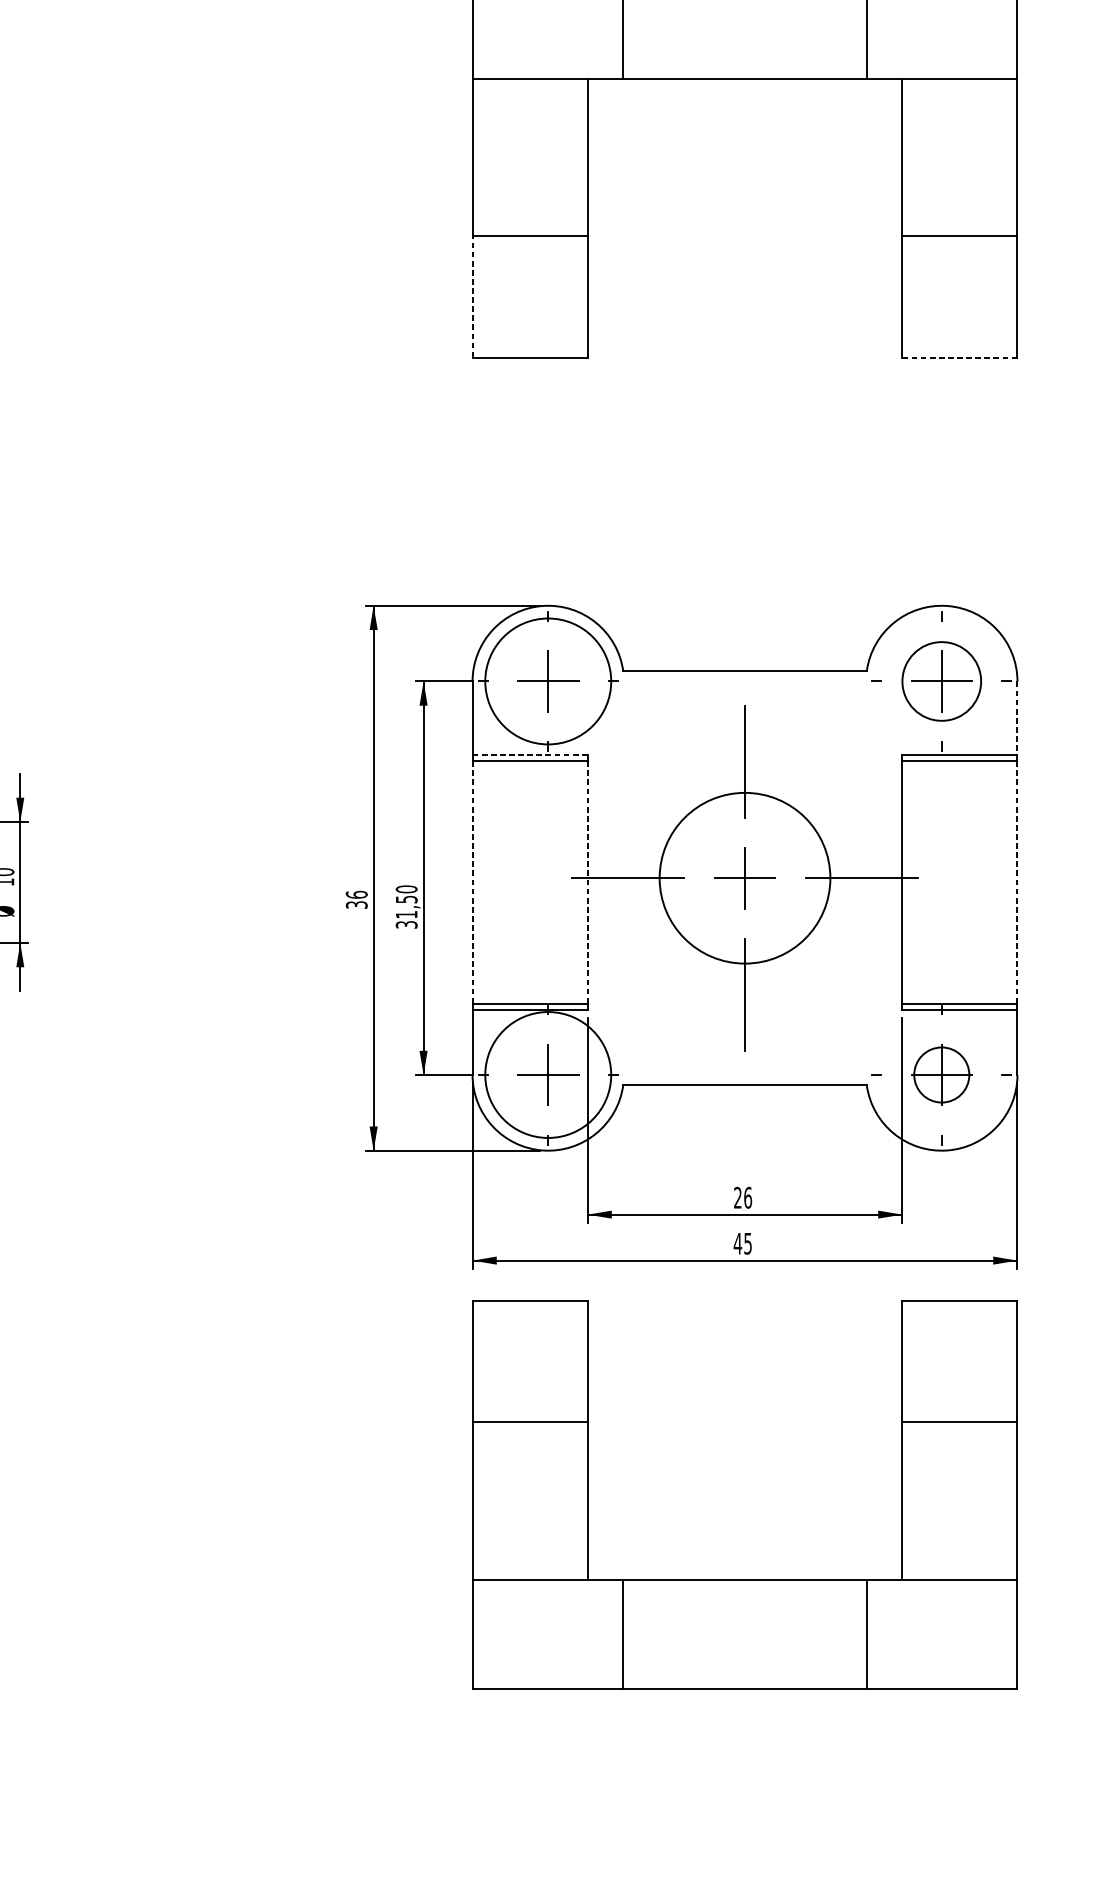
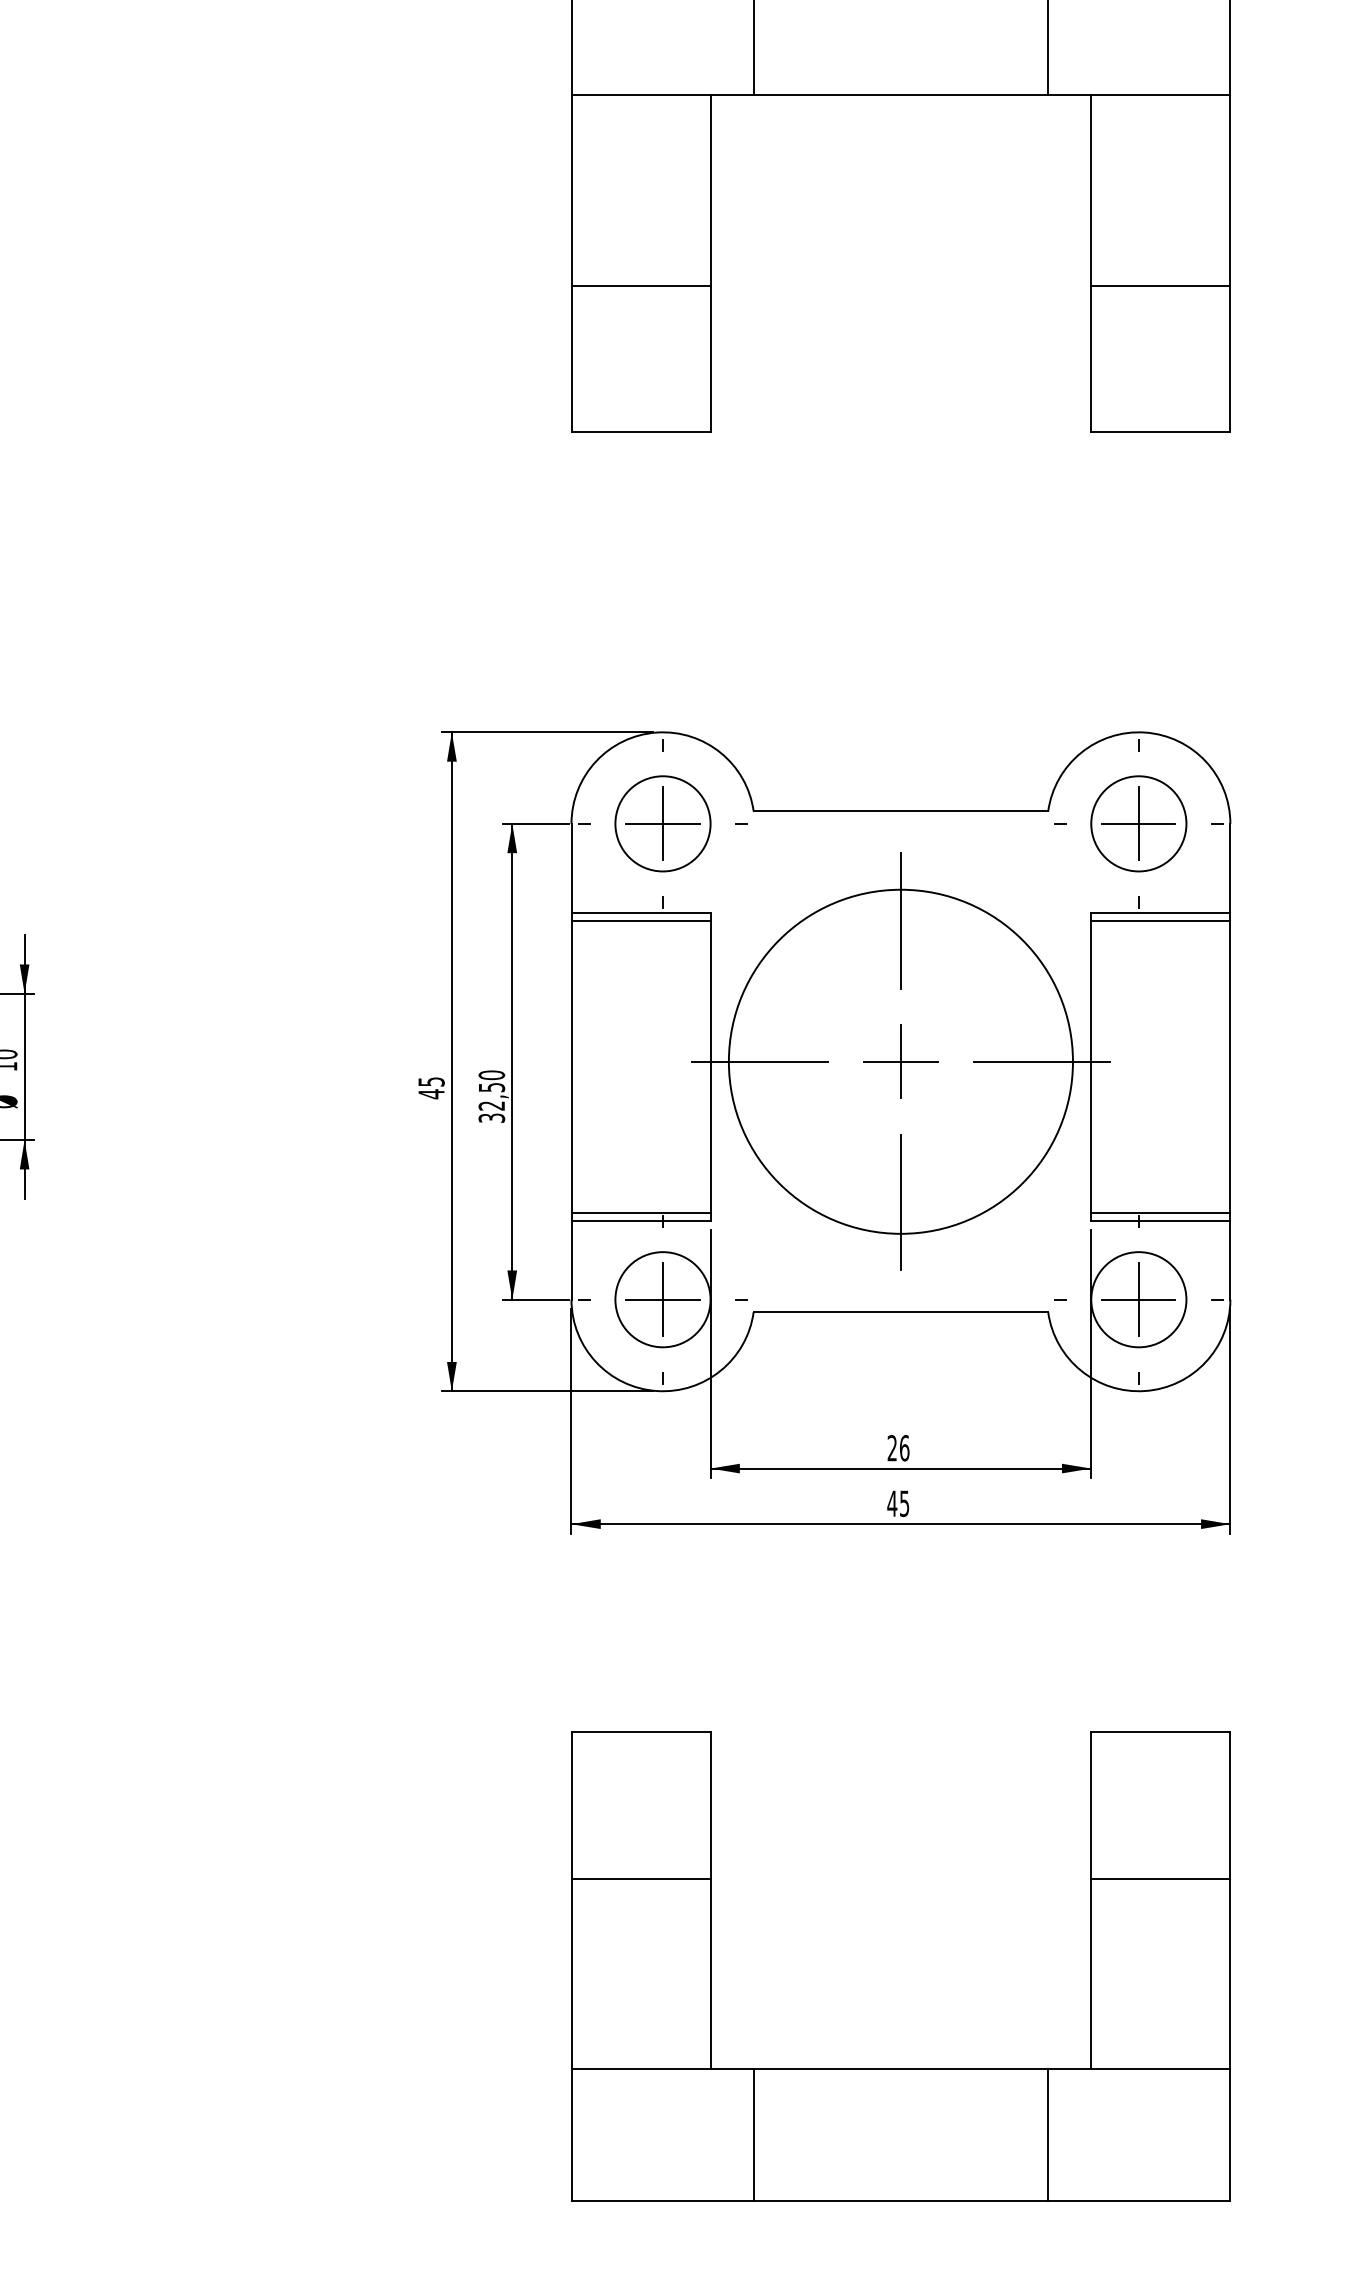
line: (472, 296) -> (571, 358), dashed -> solid
line: (959, 357) -> (1160, 432), dashed -> solid
circle: (547, 681) -> (662, 823), size x0.62
line: (1017, 718) -> (1230, 868), dashed -> solid
line: (530, 755) -> (641, 913), dashed -> solid
circle: (744, 877) -> (900, 1061), size x1.67
line: (472, 882) -> (571, 1066), dashed -> solid
line: (587, 882) -> (710, 1066), dashed -> solid
line: (1017, 882) -> (1230, 1066), dashed -> solid
text: (356, 900) -> (431, 1088), 36 -> 45
text: (406, 914) -> (491, 1105), 31,50 -> 32,50
circle: (547, 1074) -> (662, 1299), size x0.62
circle: (941, 1074) -> (1138, 1299), size x1.43
part: (744, 1579) -> (900, 2068), moved

